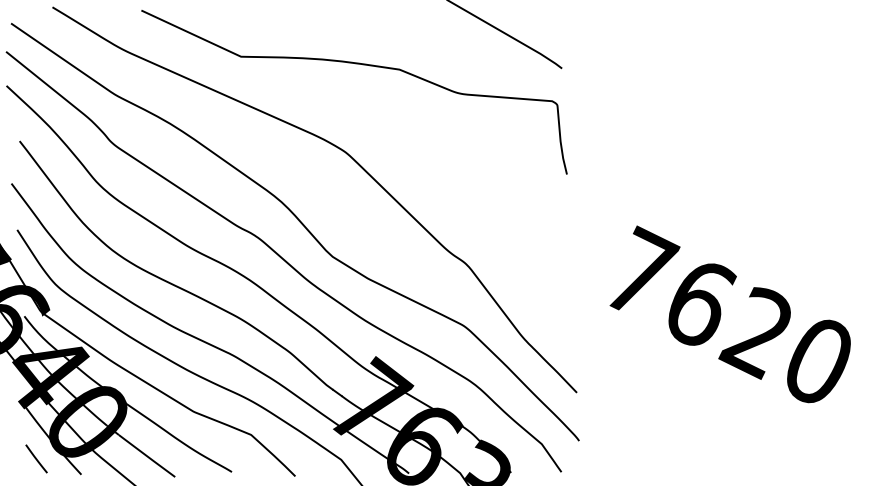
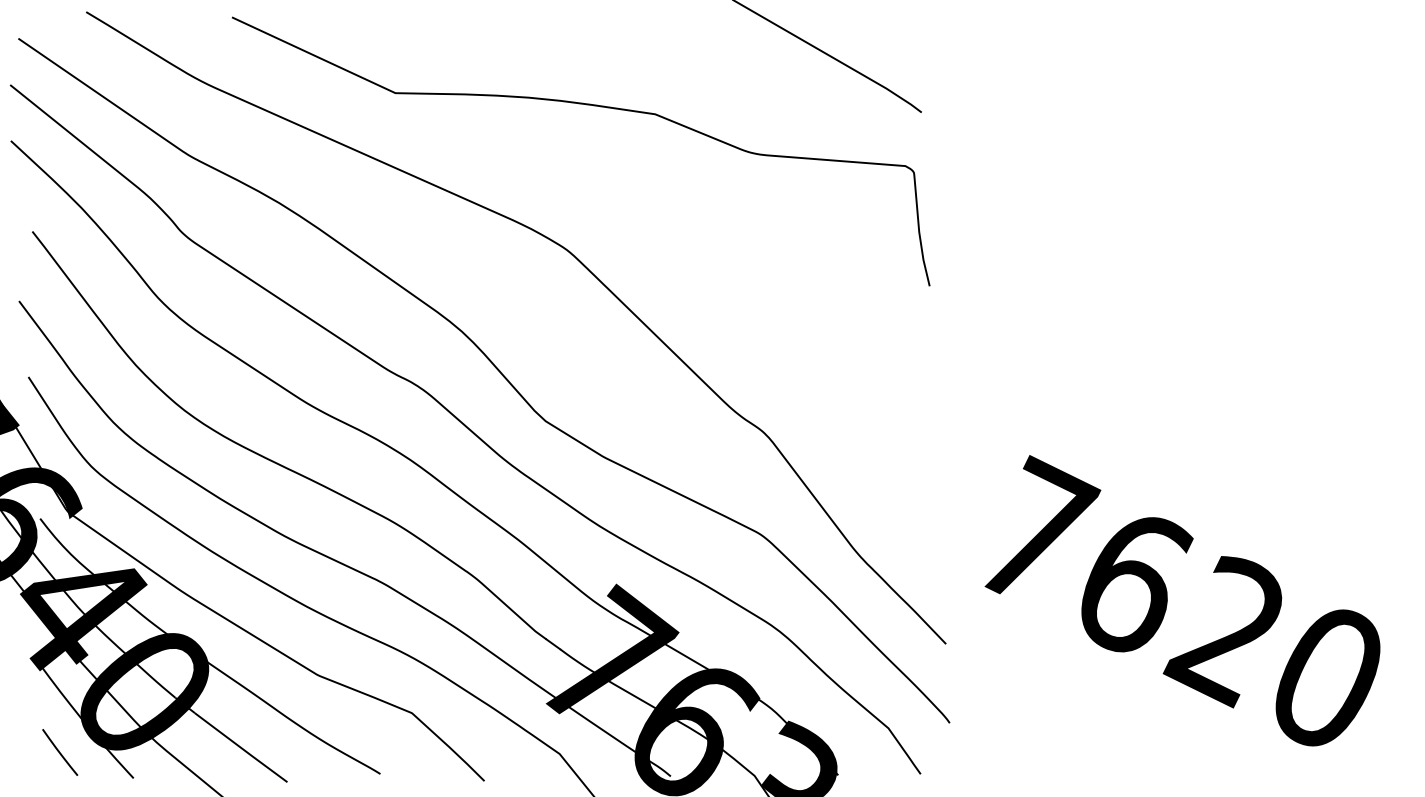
text: (729, 314) -> (1181, 600), moved

